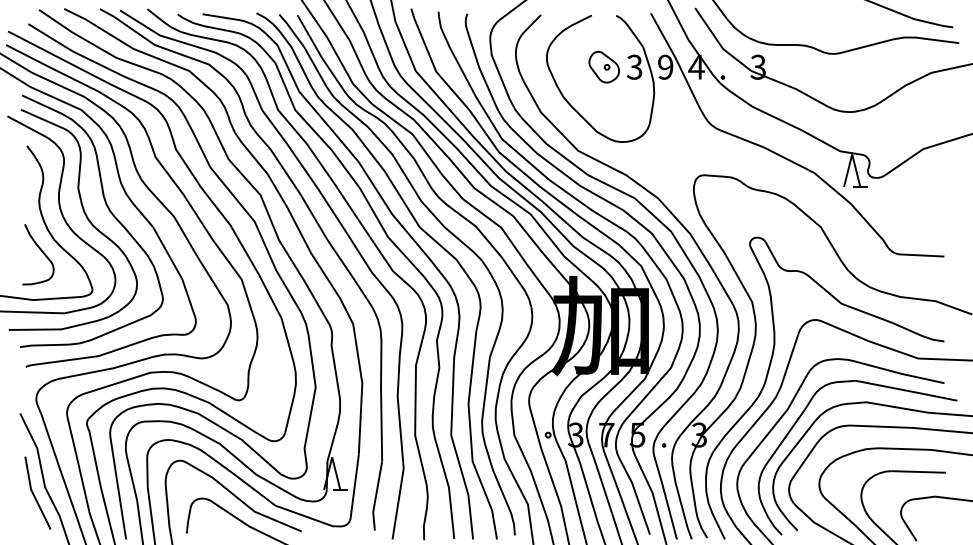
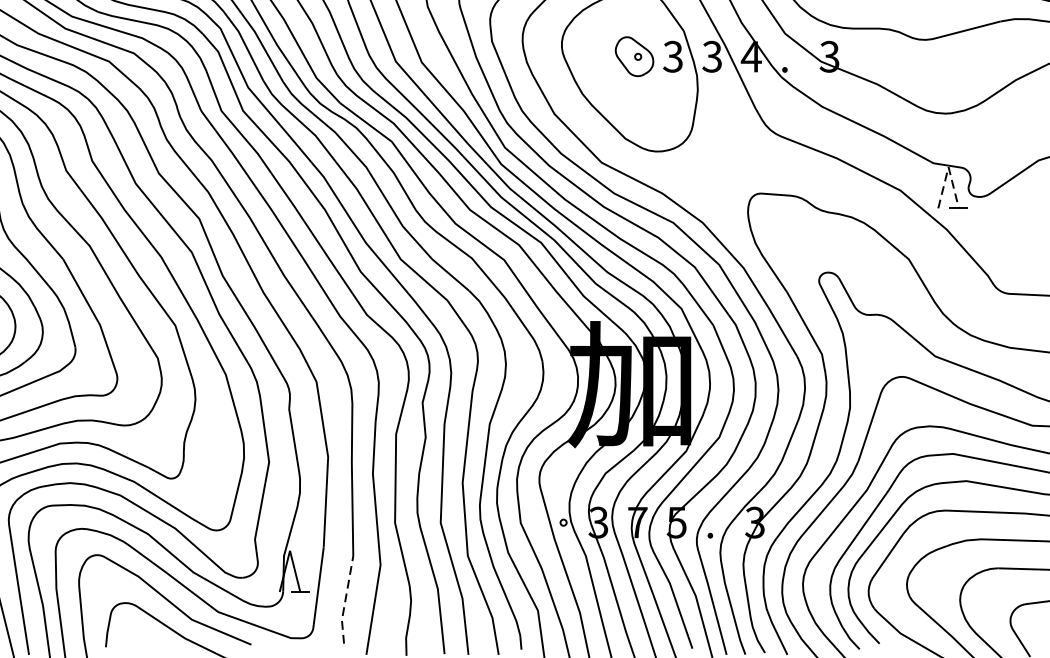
text: (665, 67) -> (712, 57), 9 -> 3
line: (852, 154) -> (948, 167), solid -> dashed
line: (375, 496) -> (344, 600), solid -> dashed

